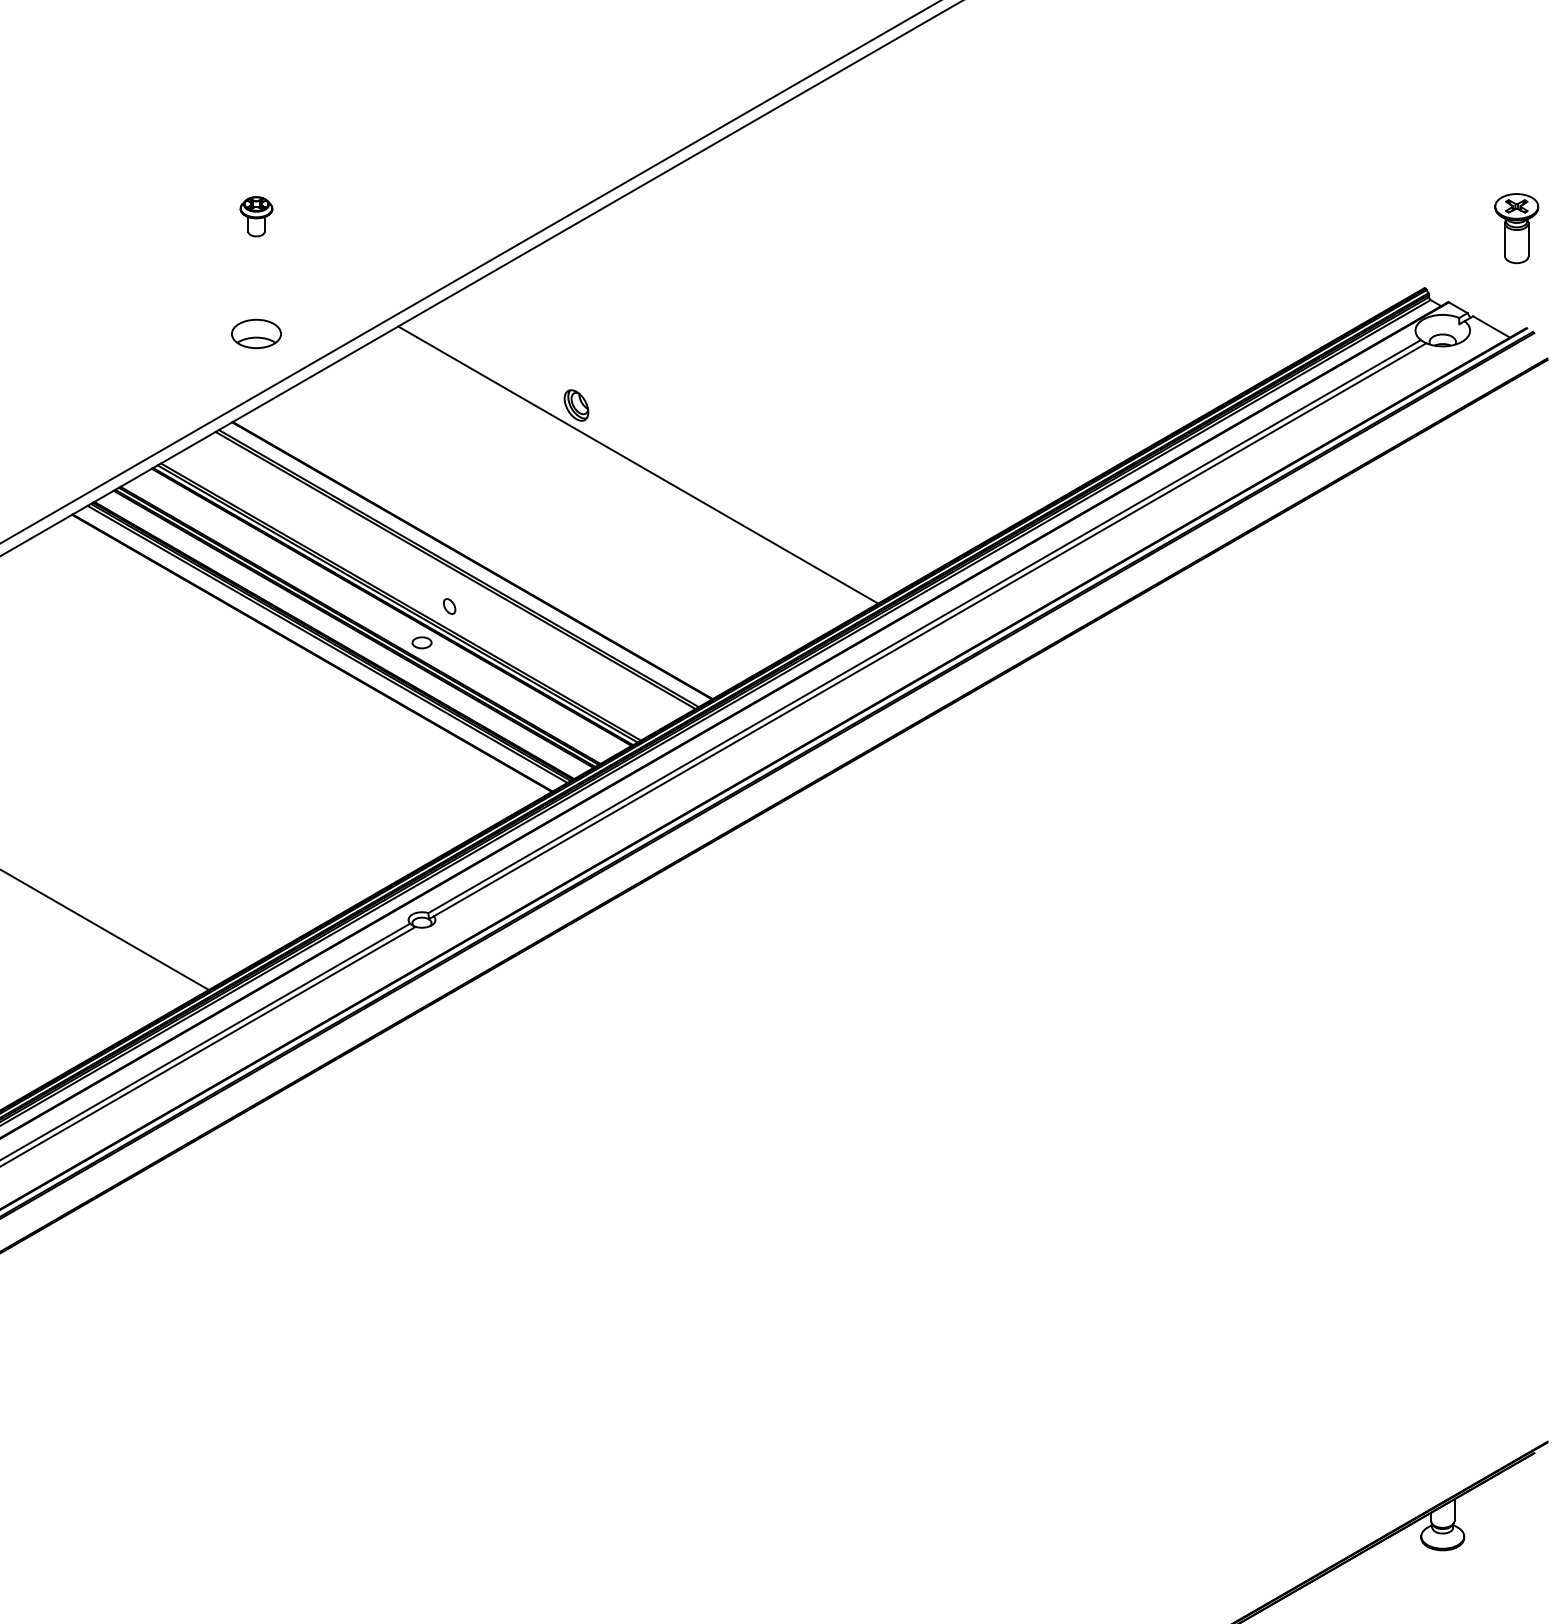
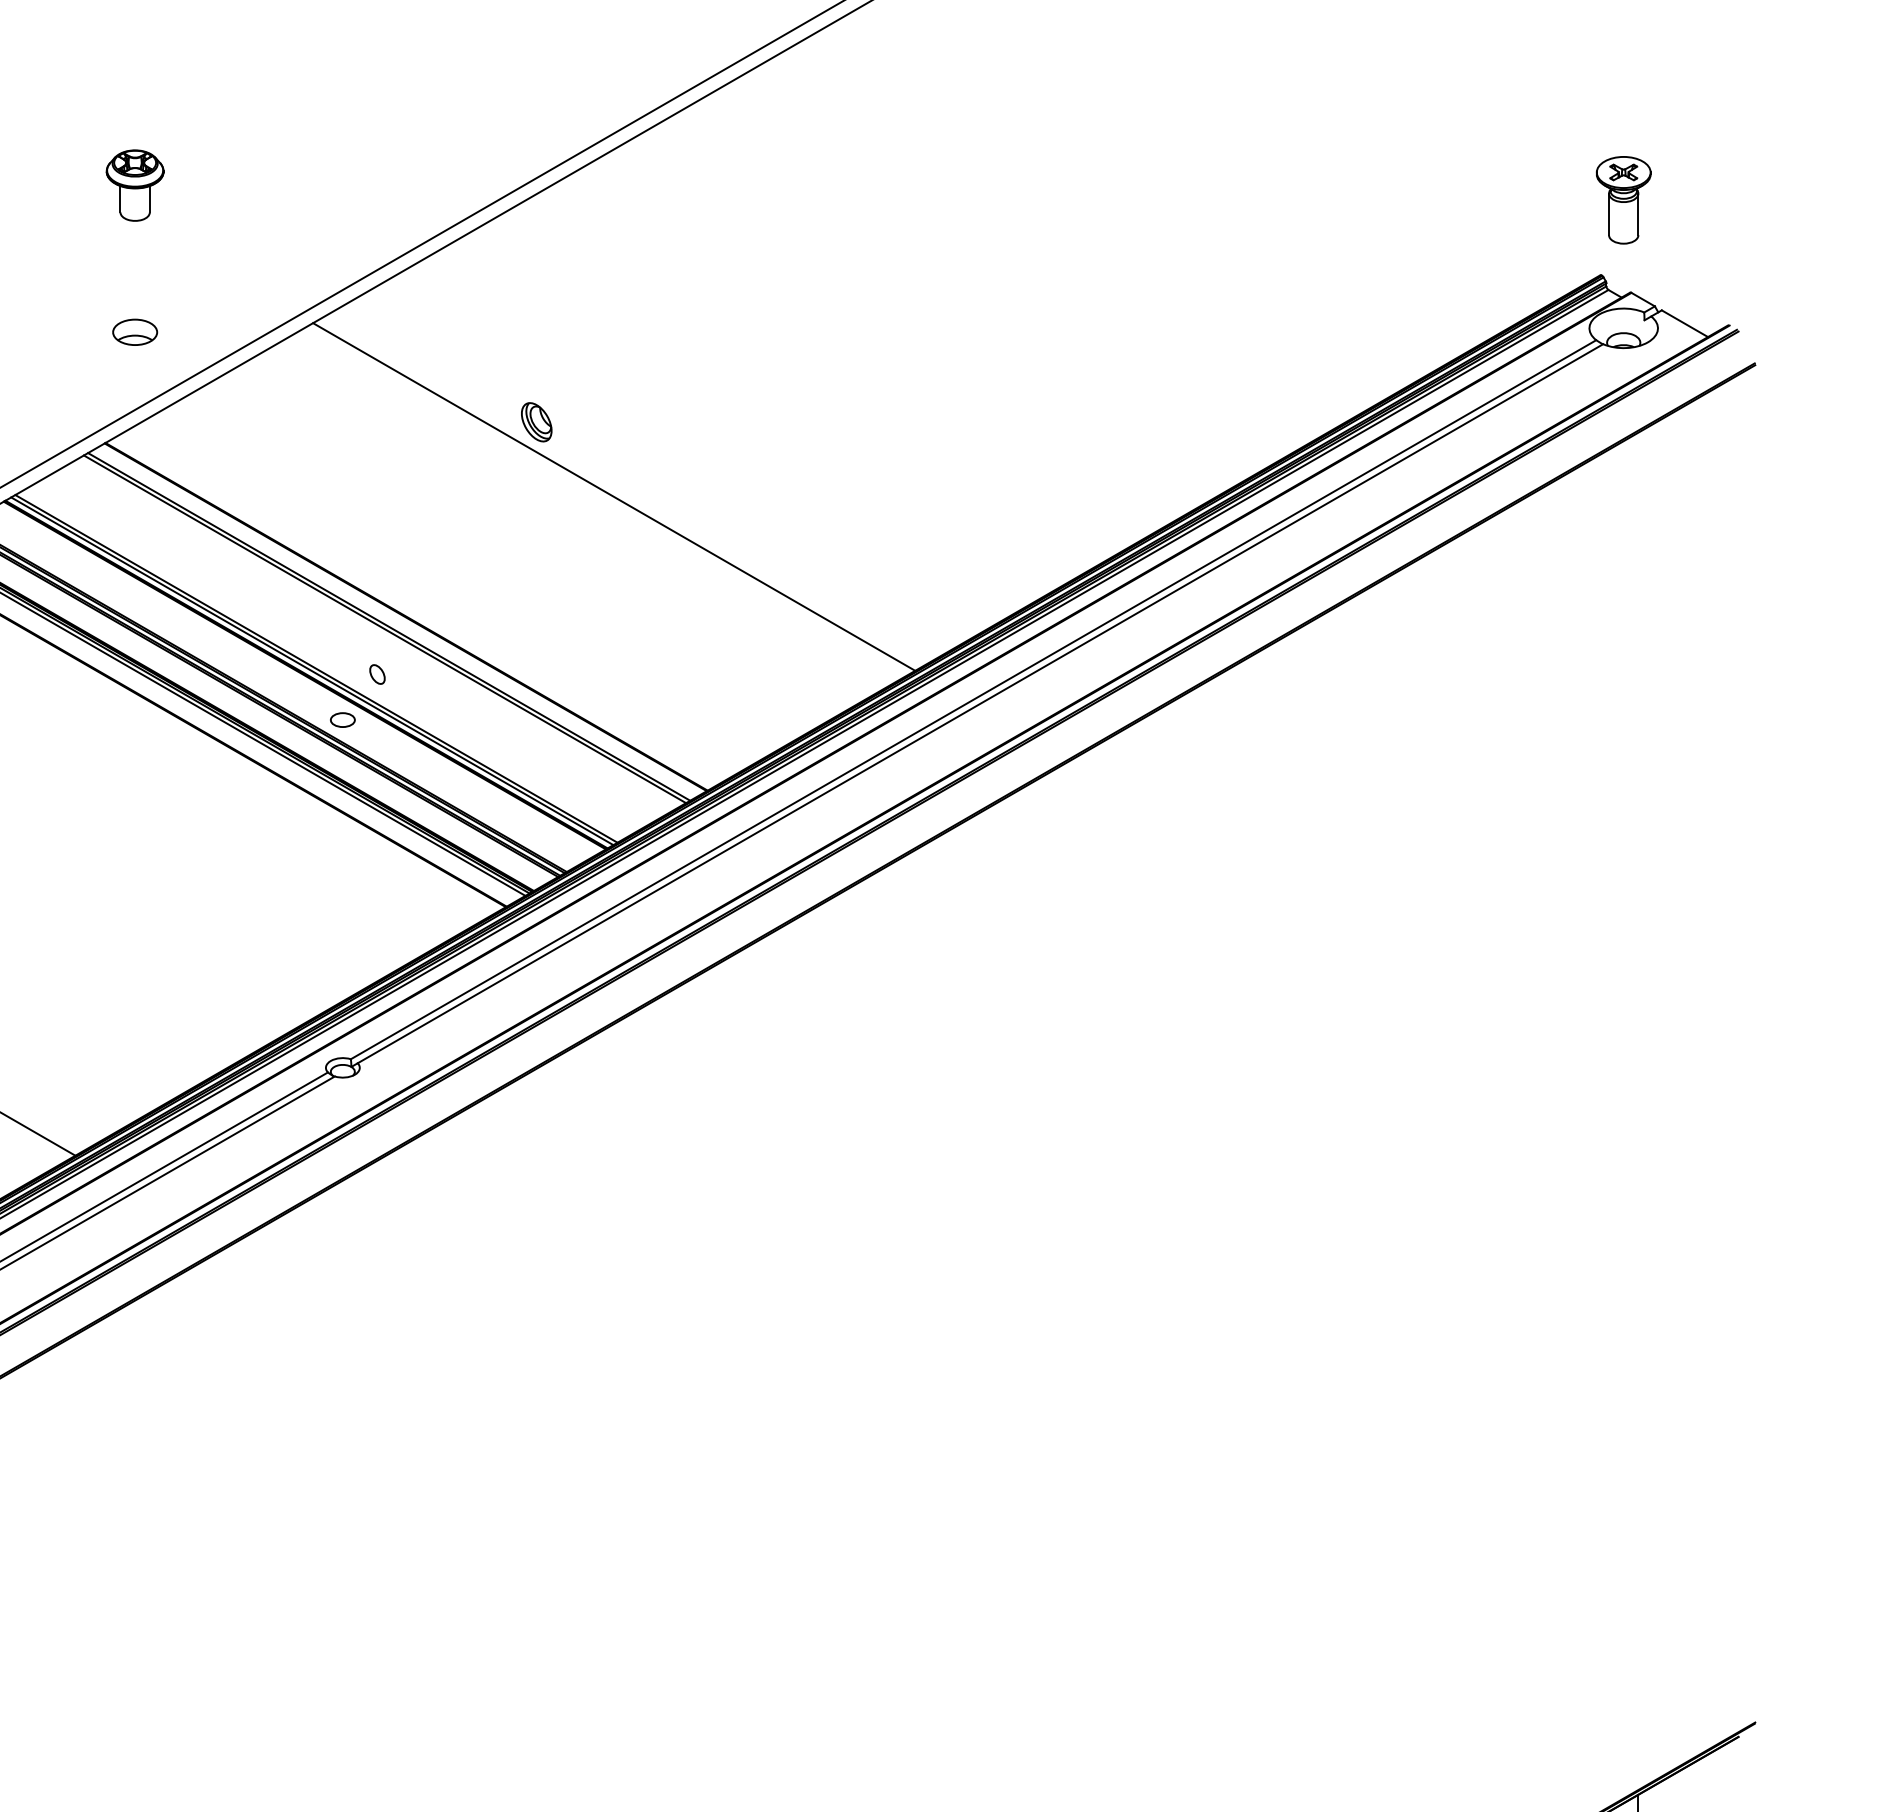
part: (256, 216) -> (135, 185), size x1.43
part: (1516, 228) -> (1623, 200), moved
part: (256, 333) -> (135, 331), size x0.71

